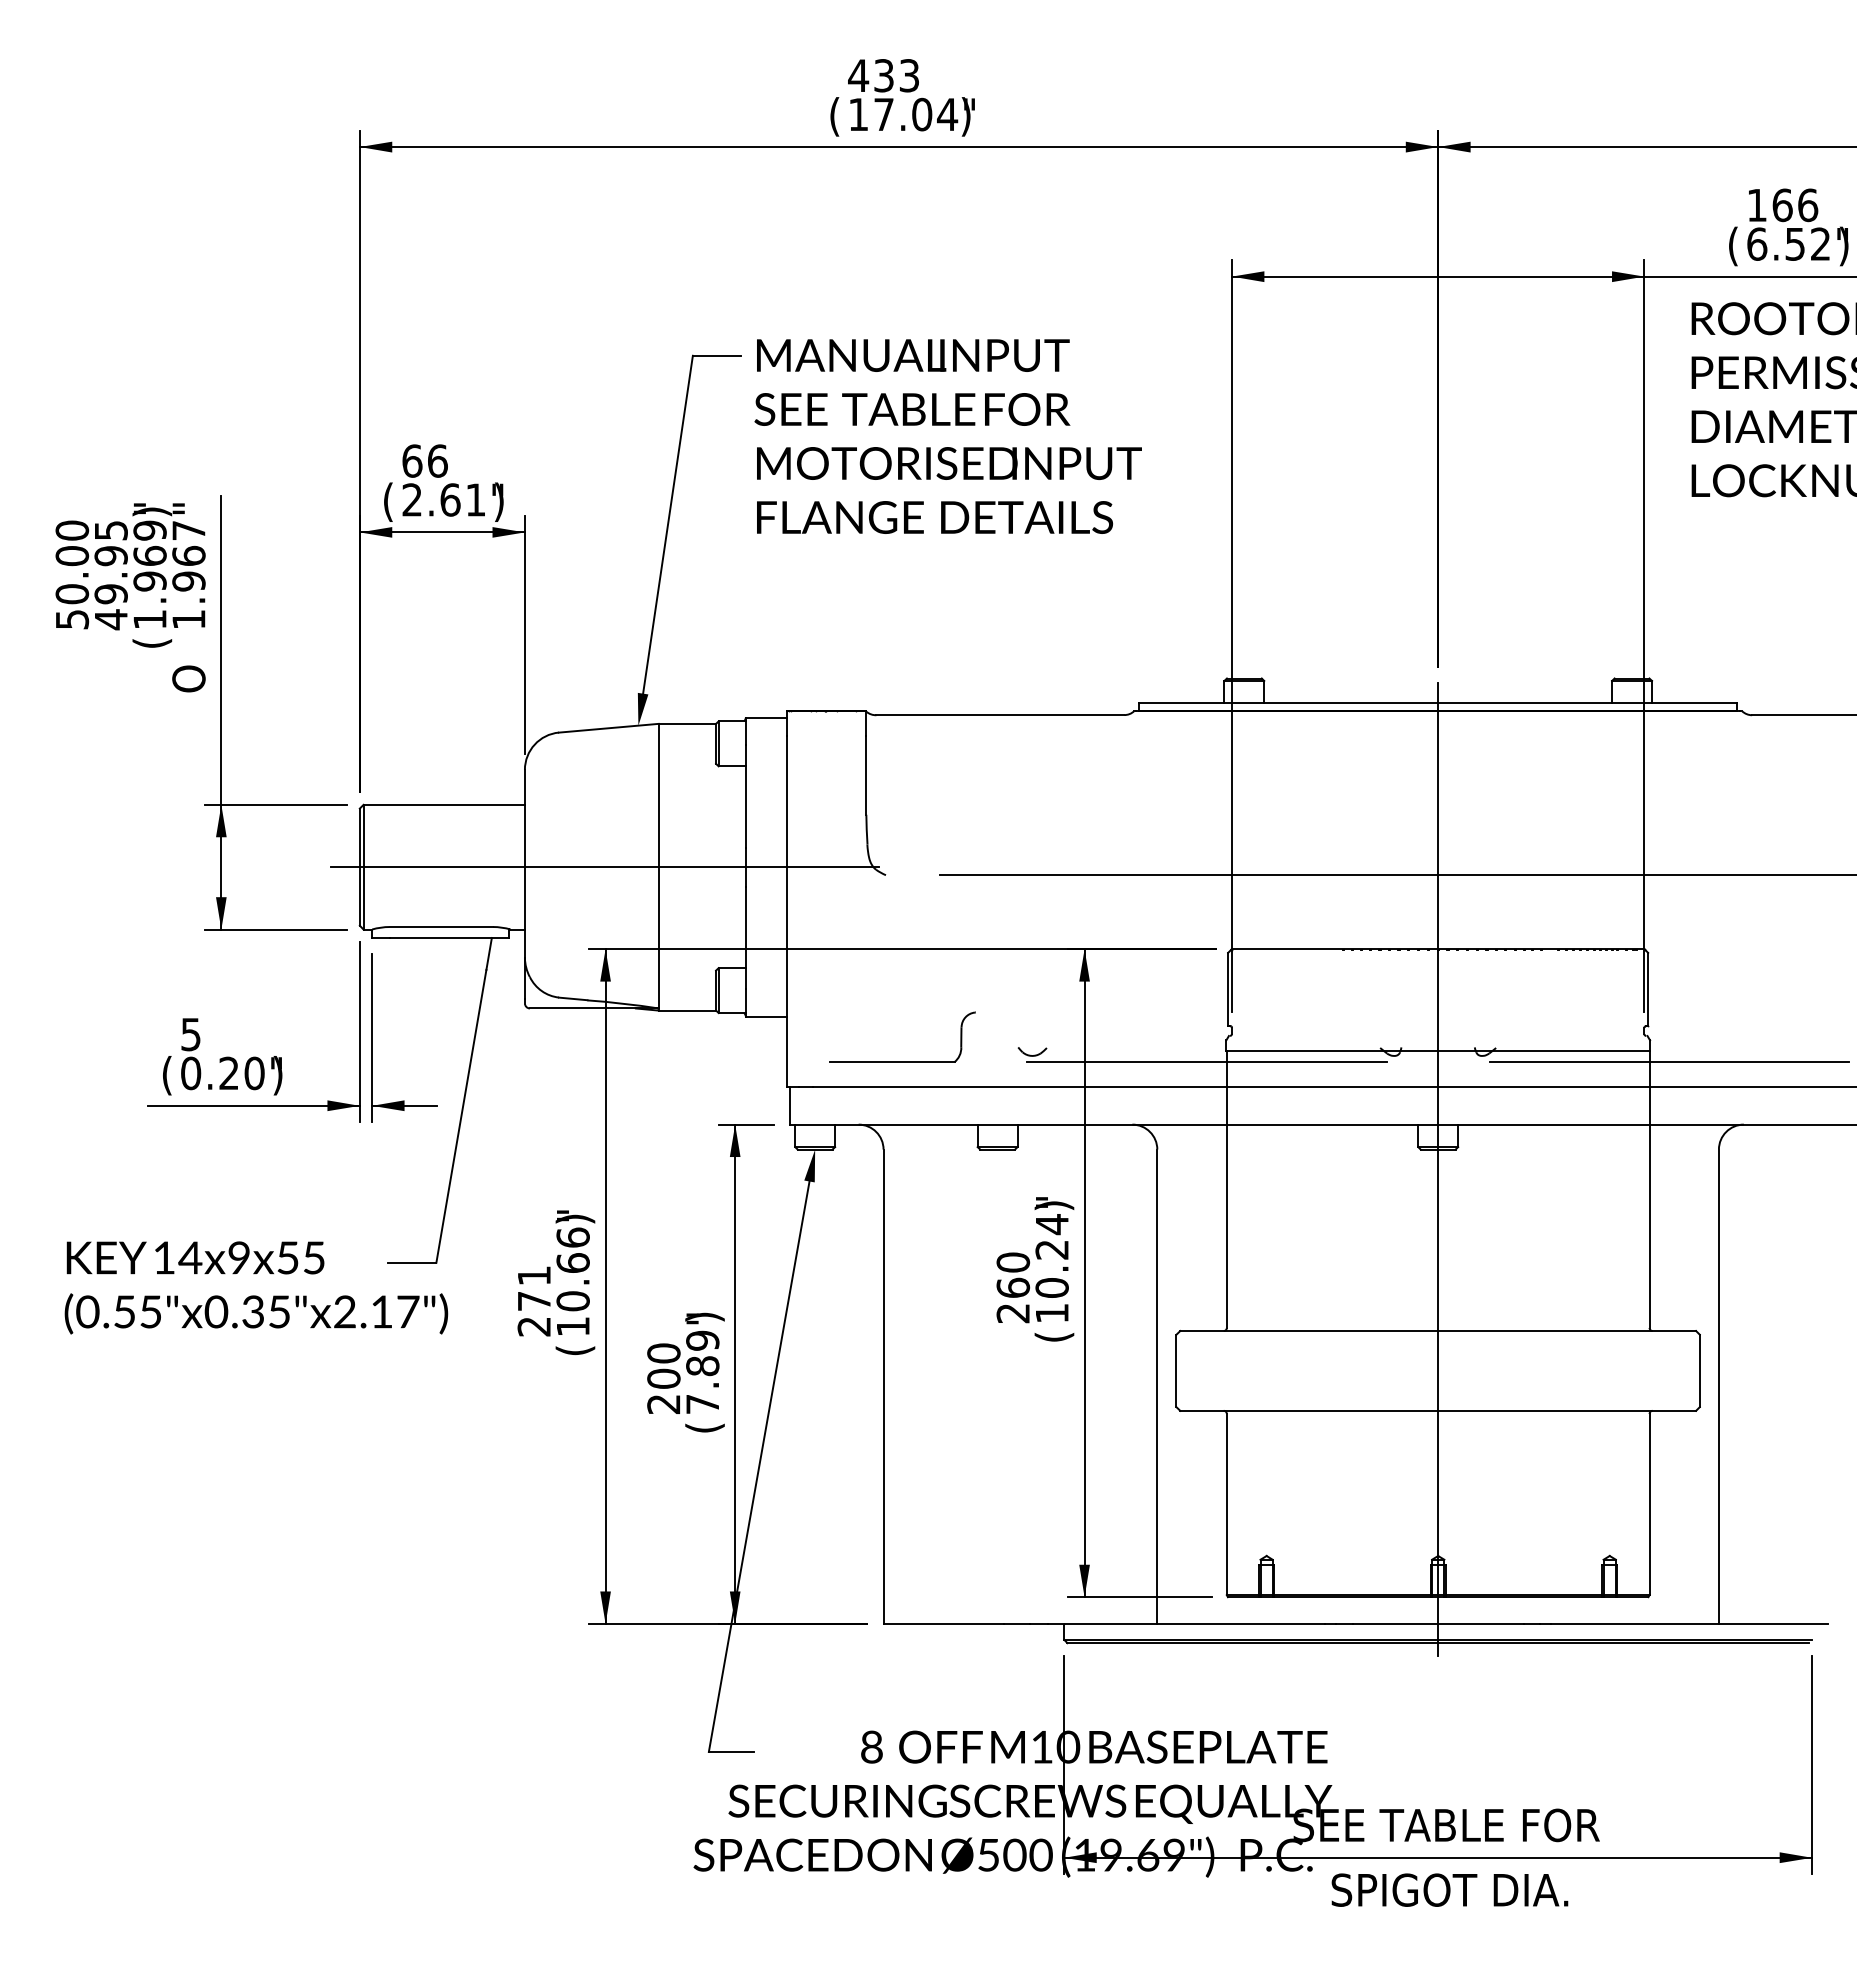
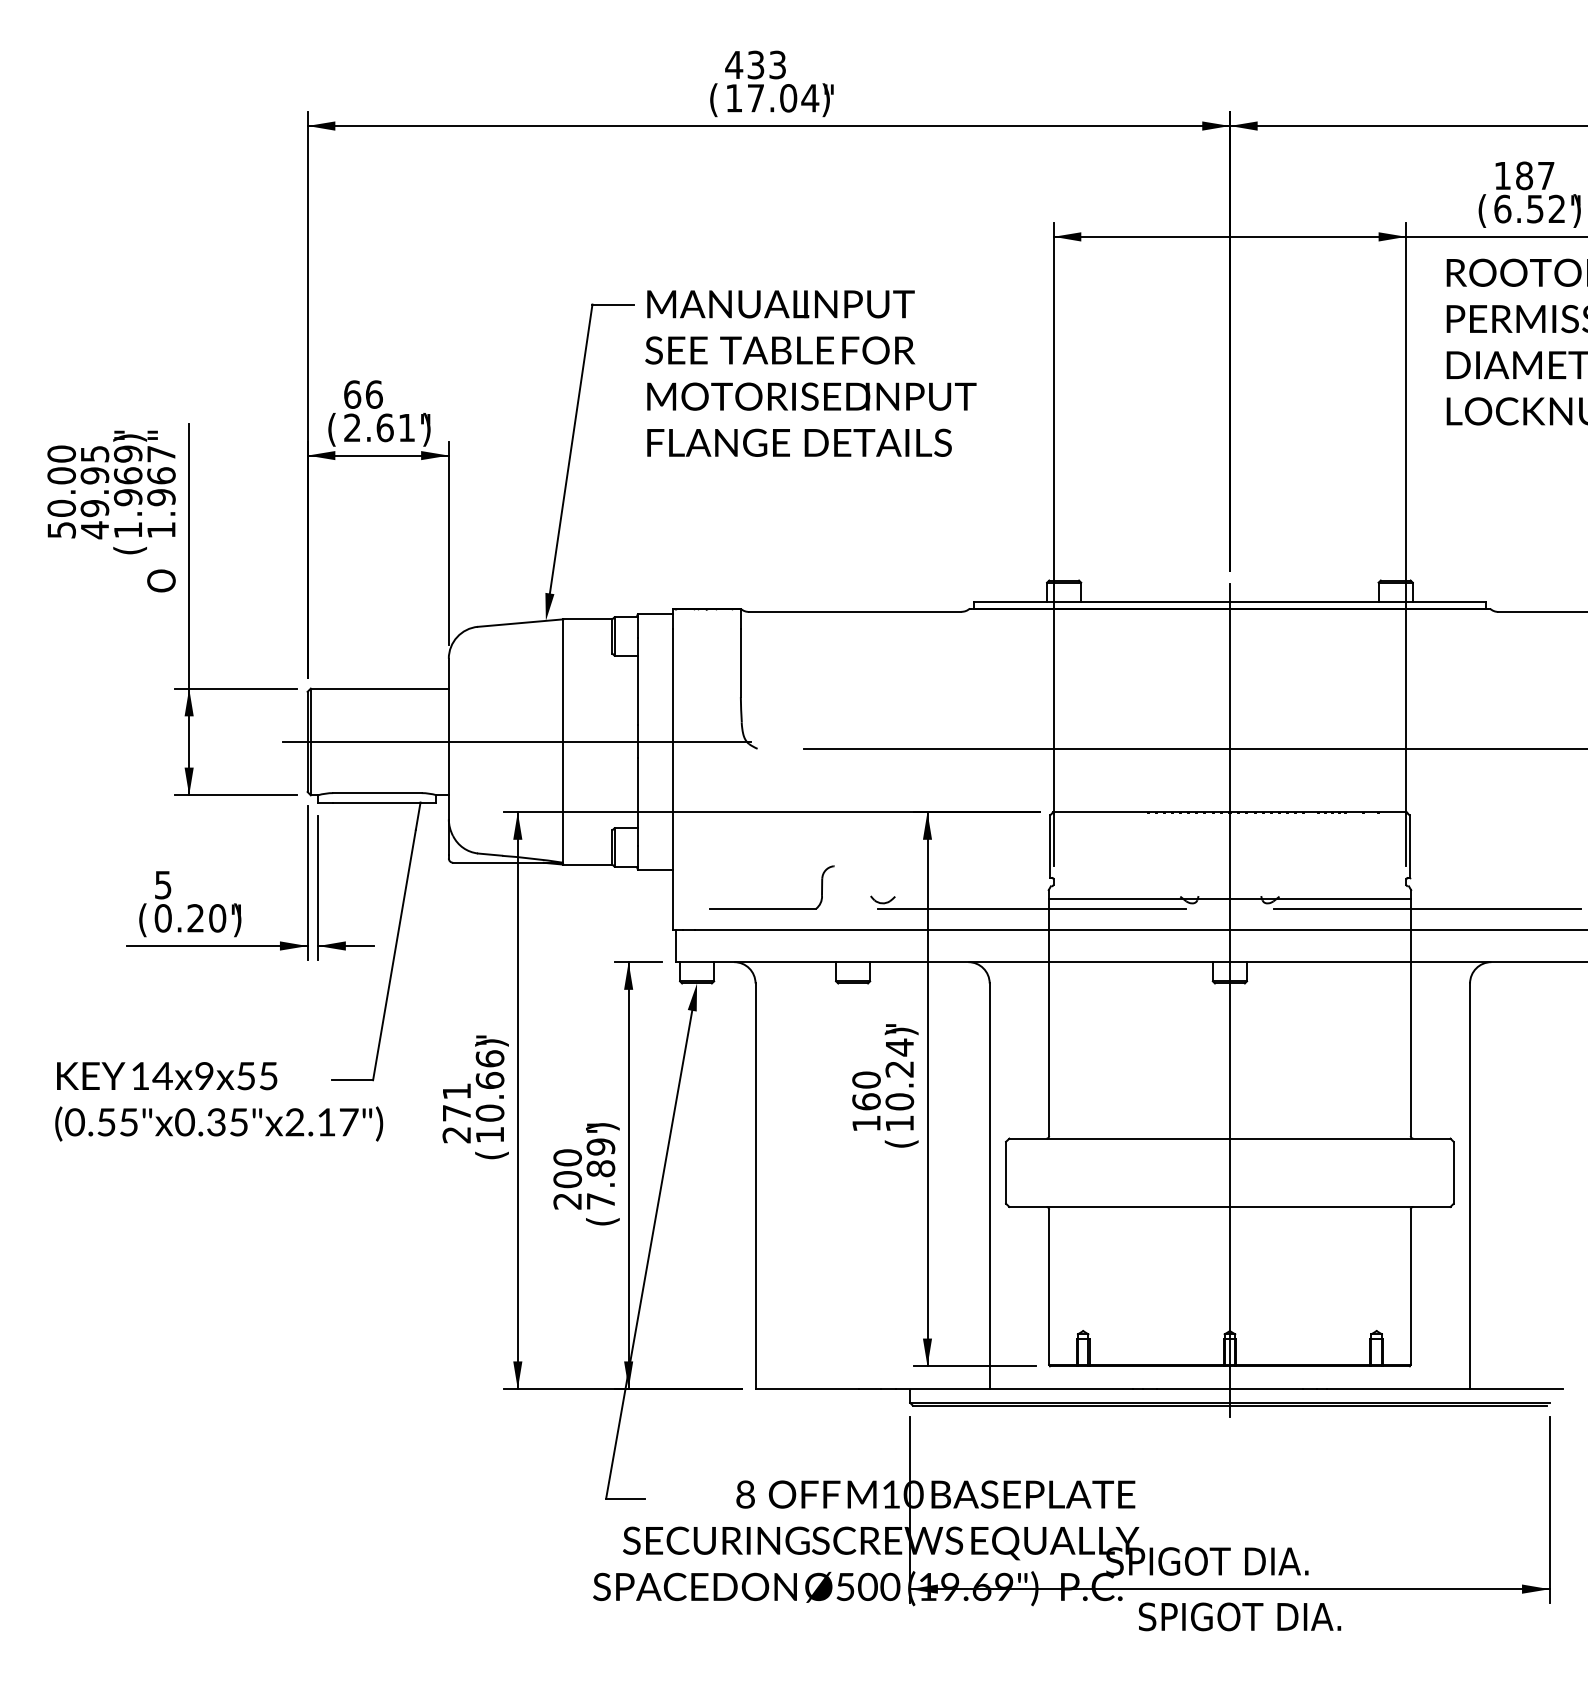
text: (1795, 205) -> (1535, 176), 166 -> 187
text: (1012, 1313) -> (865, 1123), 260 -> 160
text: (1461, 1825) -> (1249, 1561), SEE TABLE FOR -> SPIGOT DIA.

